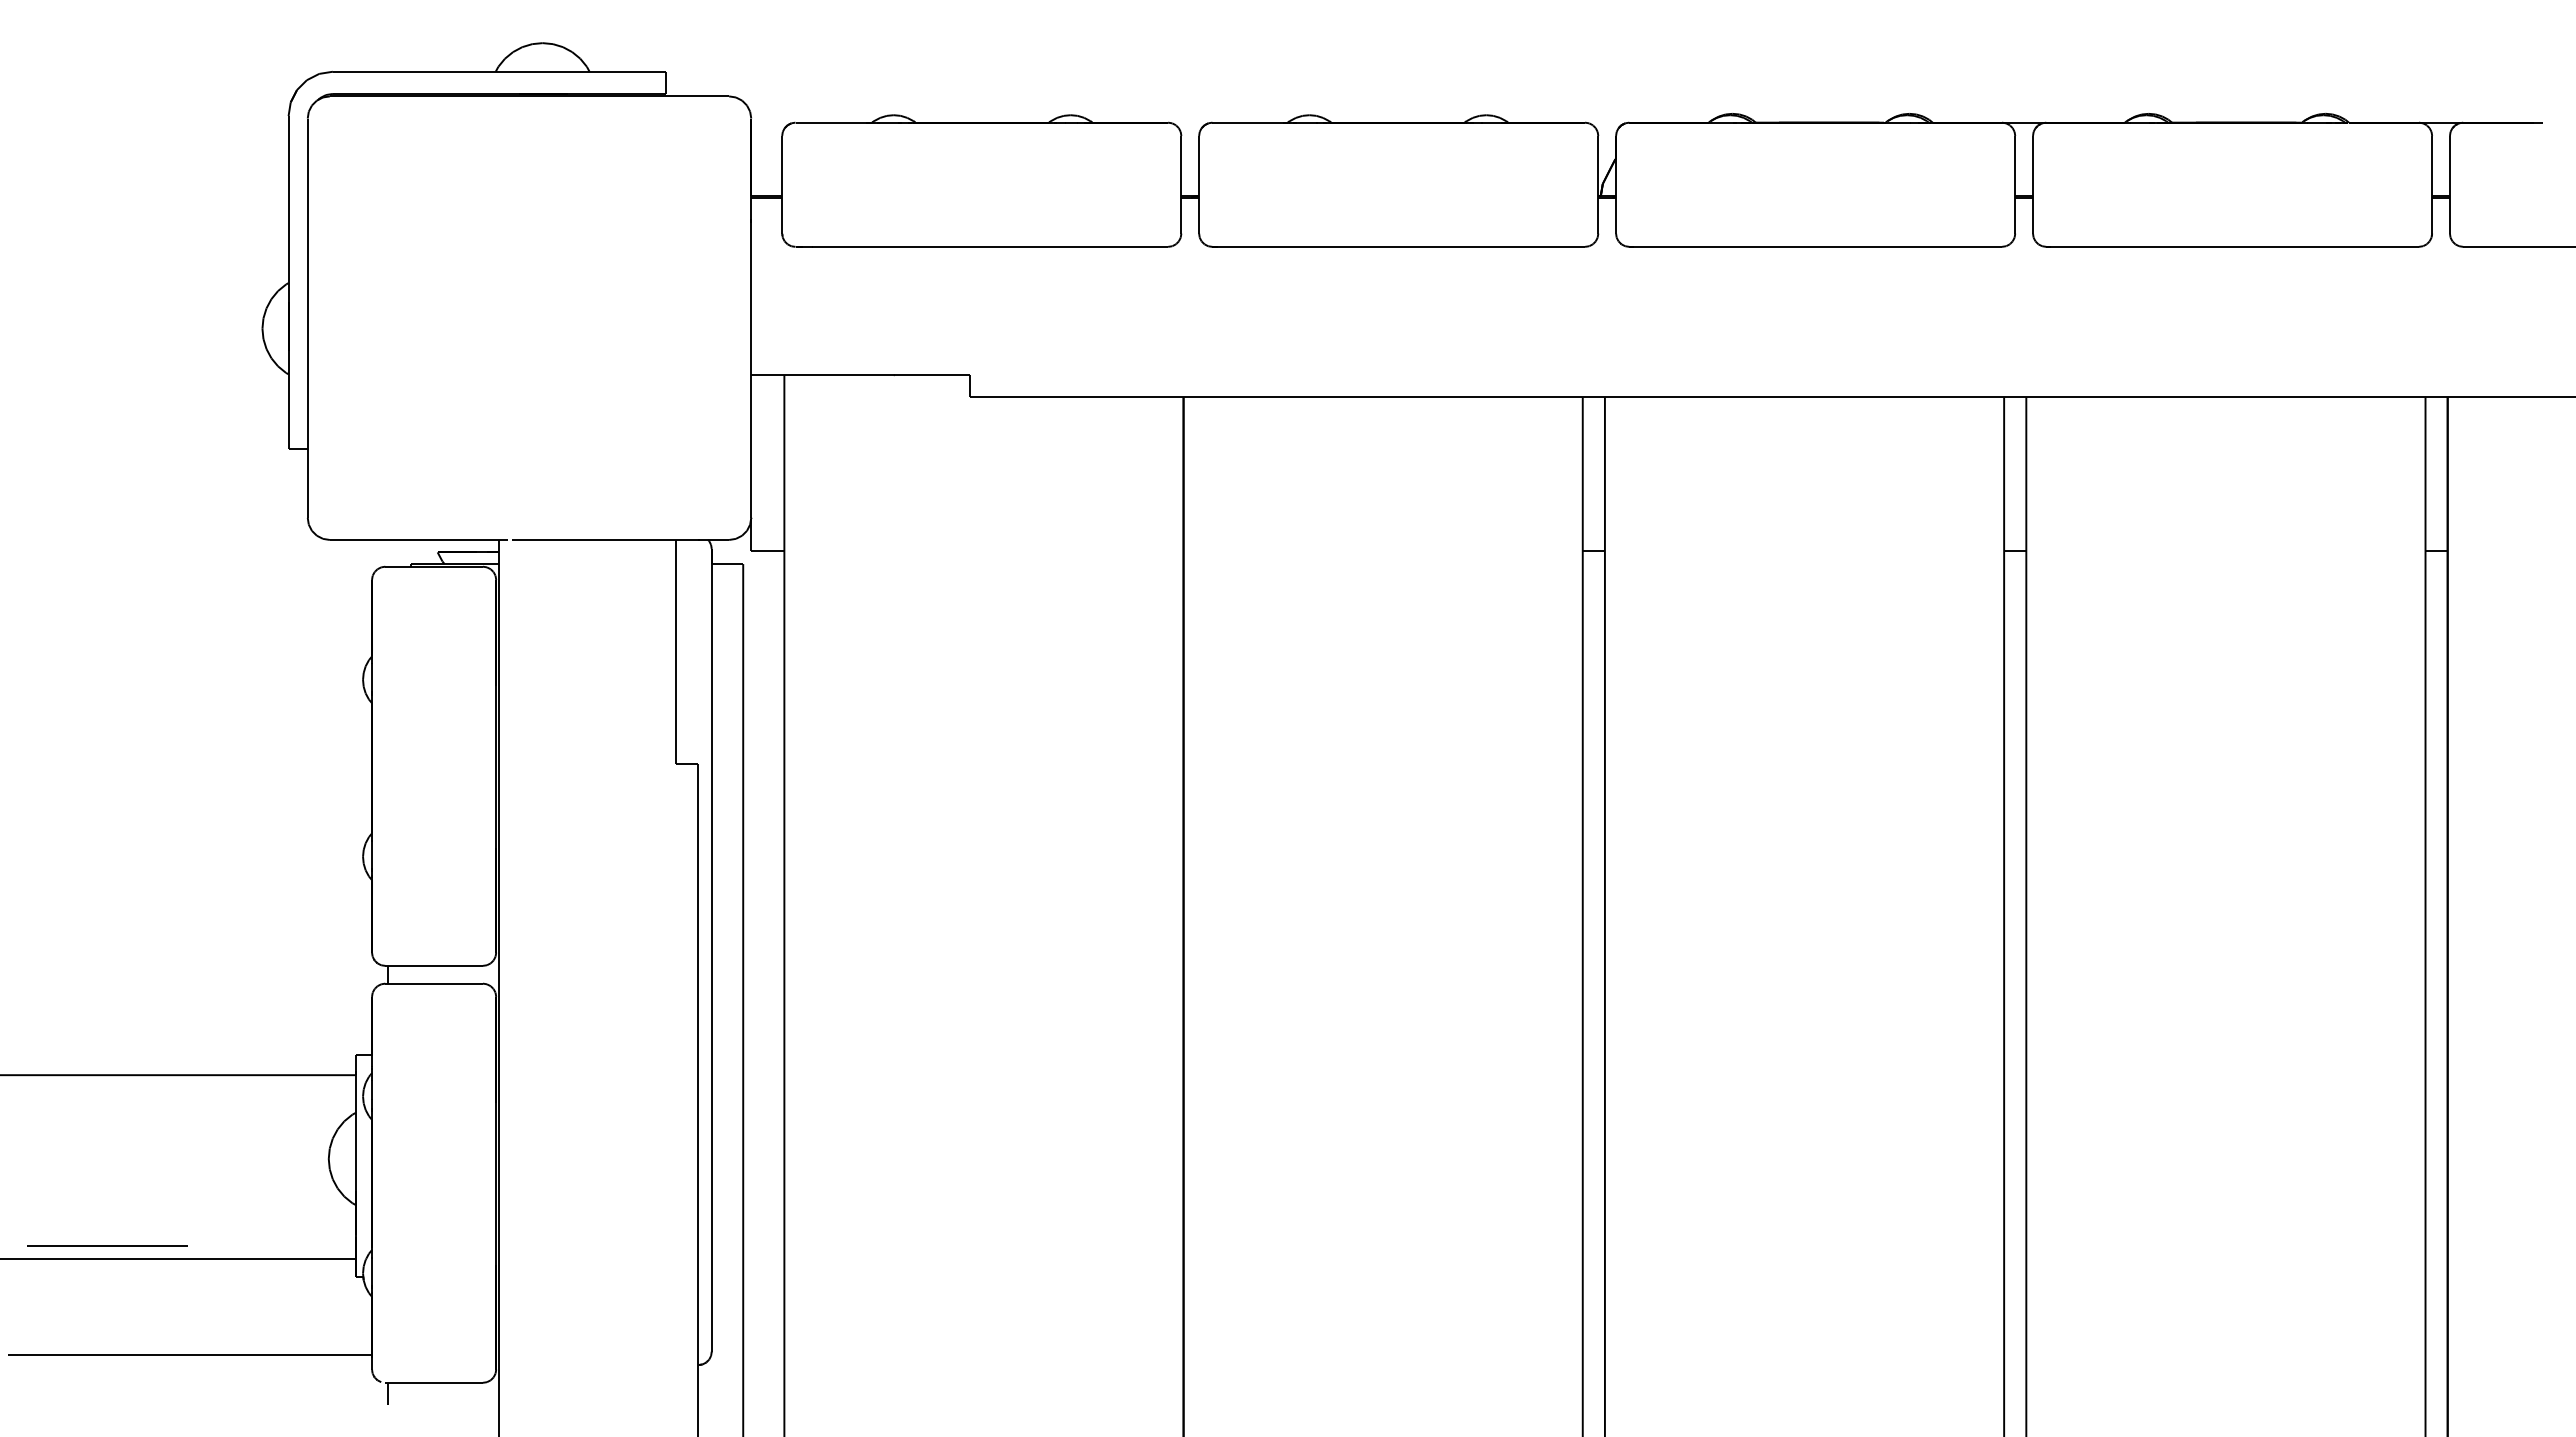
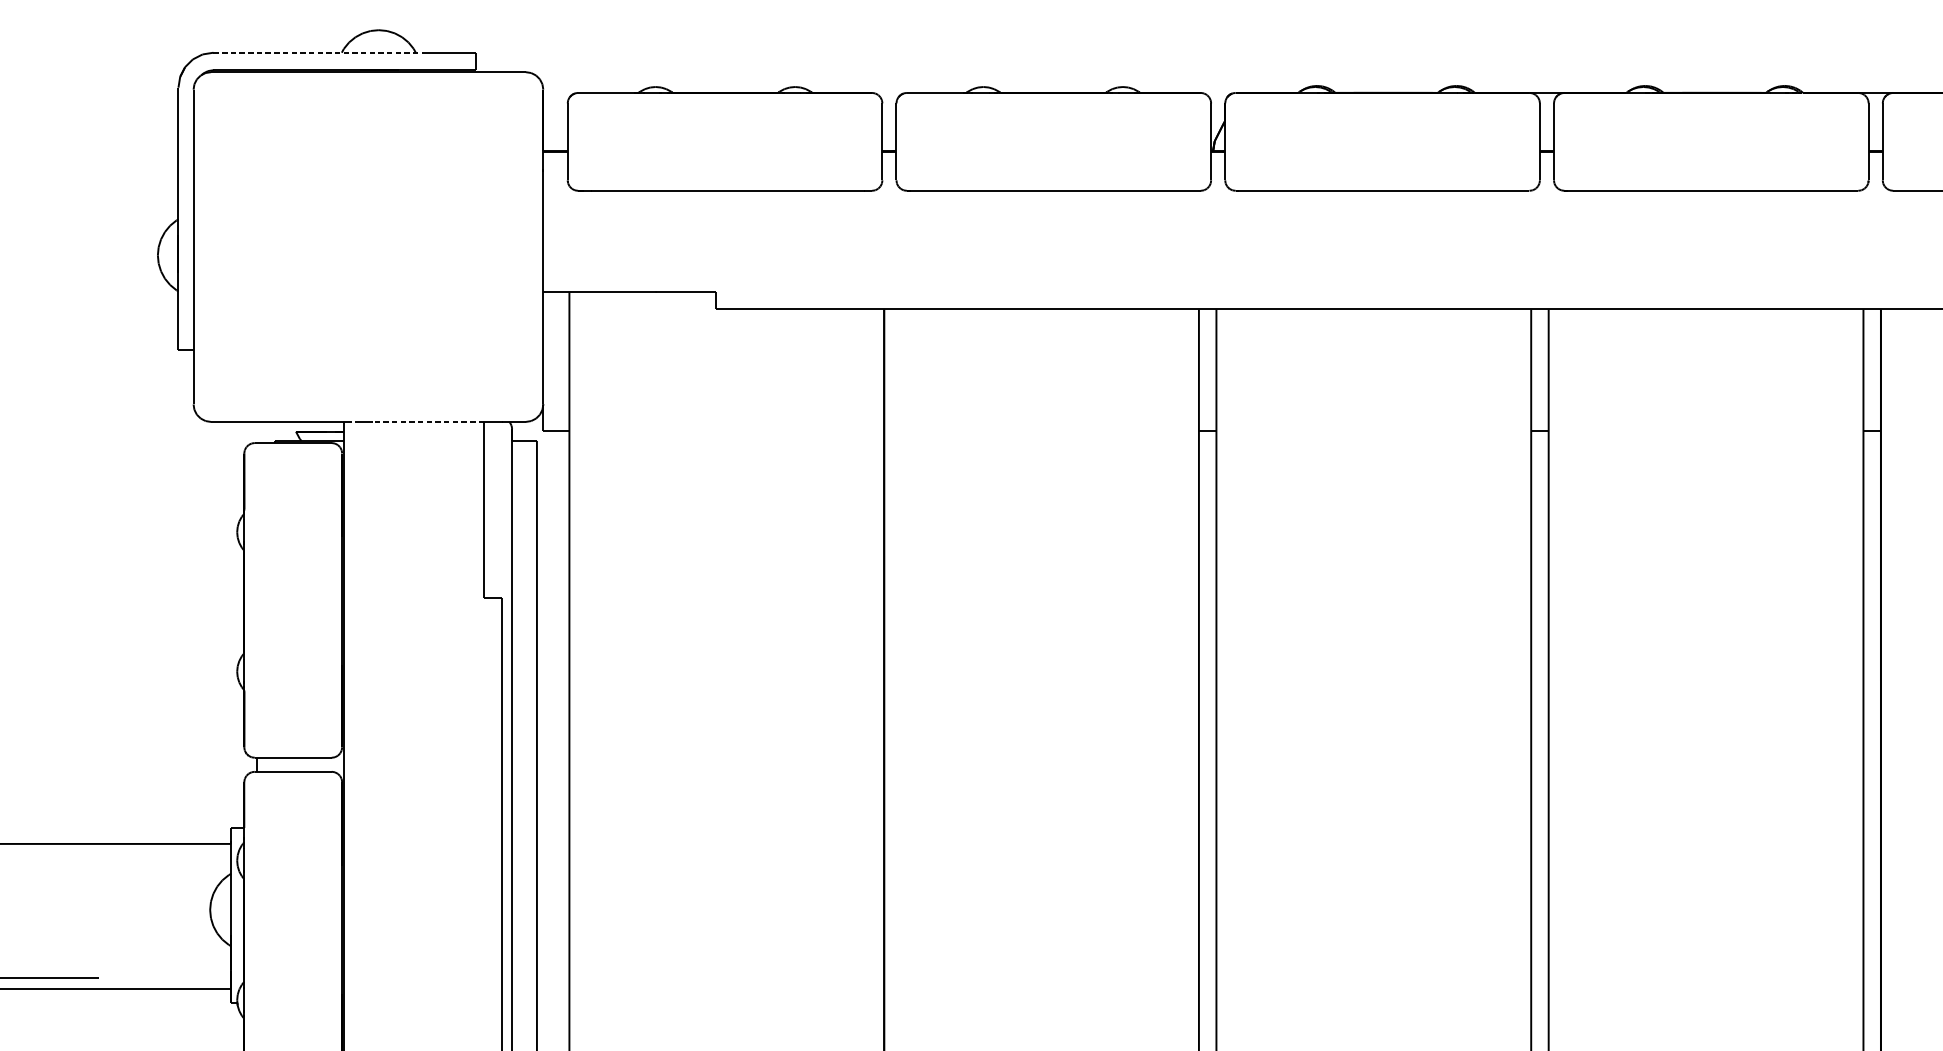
line: (467, 71) -> (319, 52), solid -> dashed
line: (605, 539) -> (428, 421), solid -> dashed

